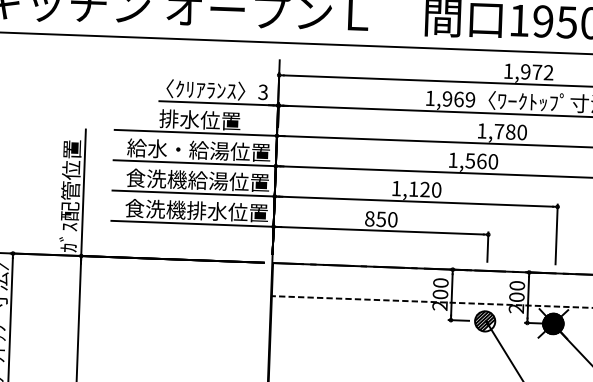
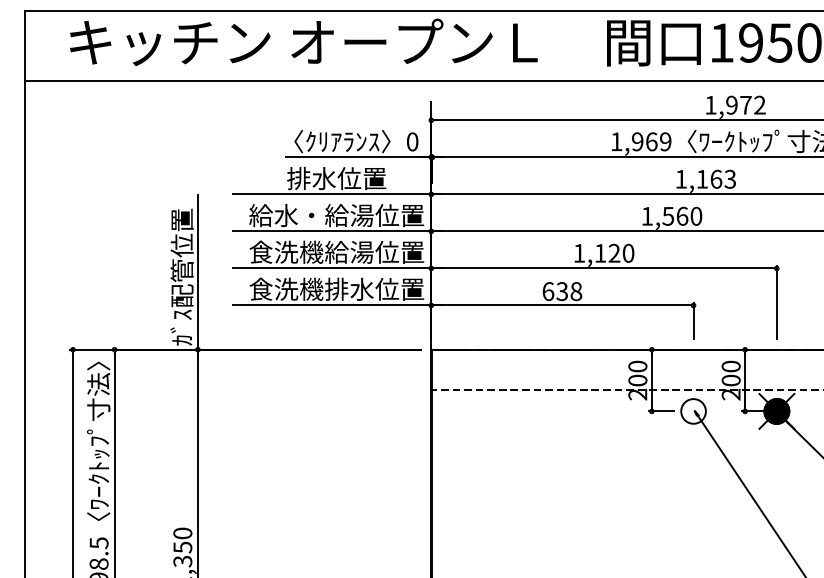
text: (263, 91) -> (412, 141), 3 -> 0
text: (510, 131) -> (716, 178), 1,780 -> 1,163
text: (381, 219) -> (562, 291), 850 -> 638
hatch: (485, 321) -> (693, 411), removed

